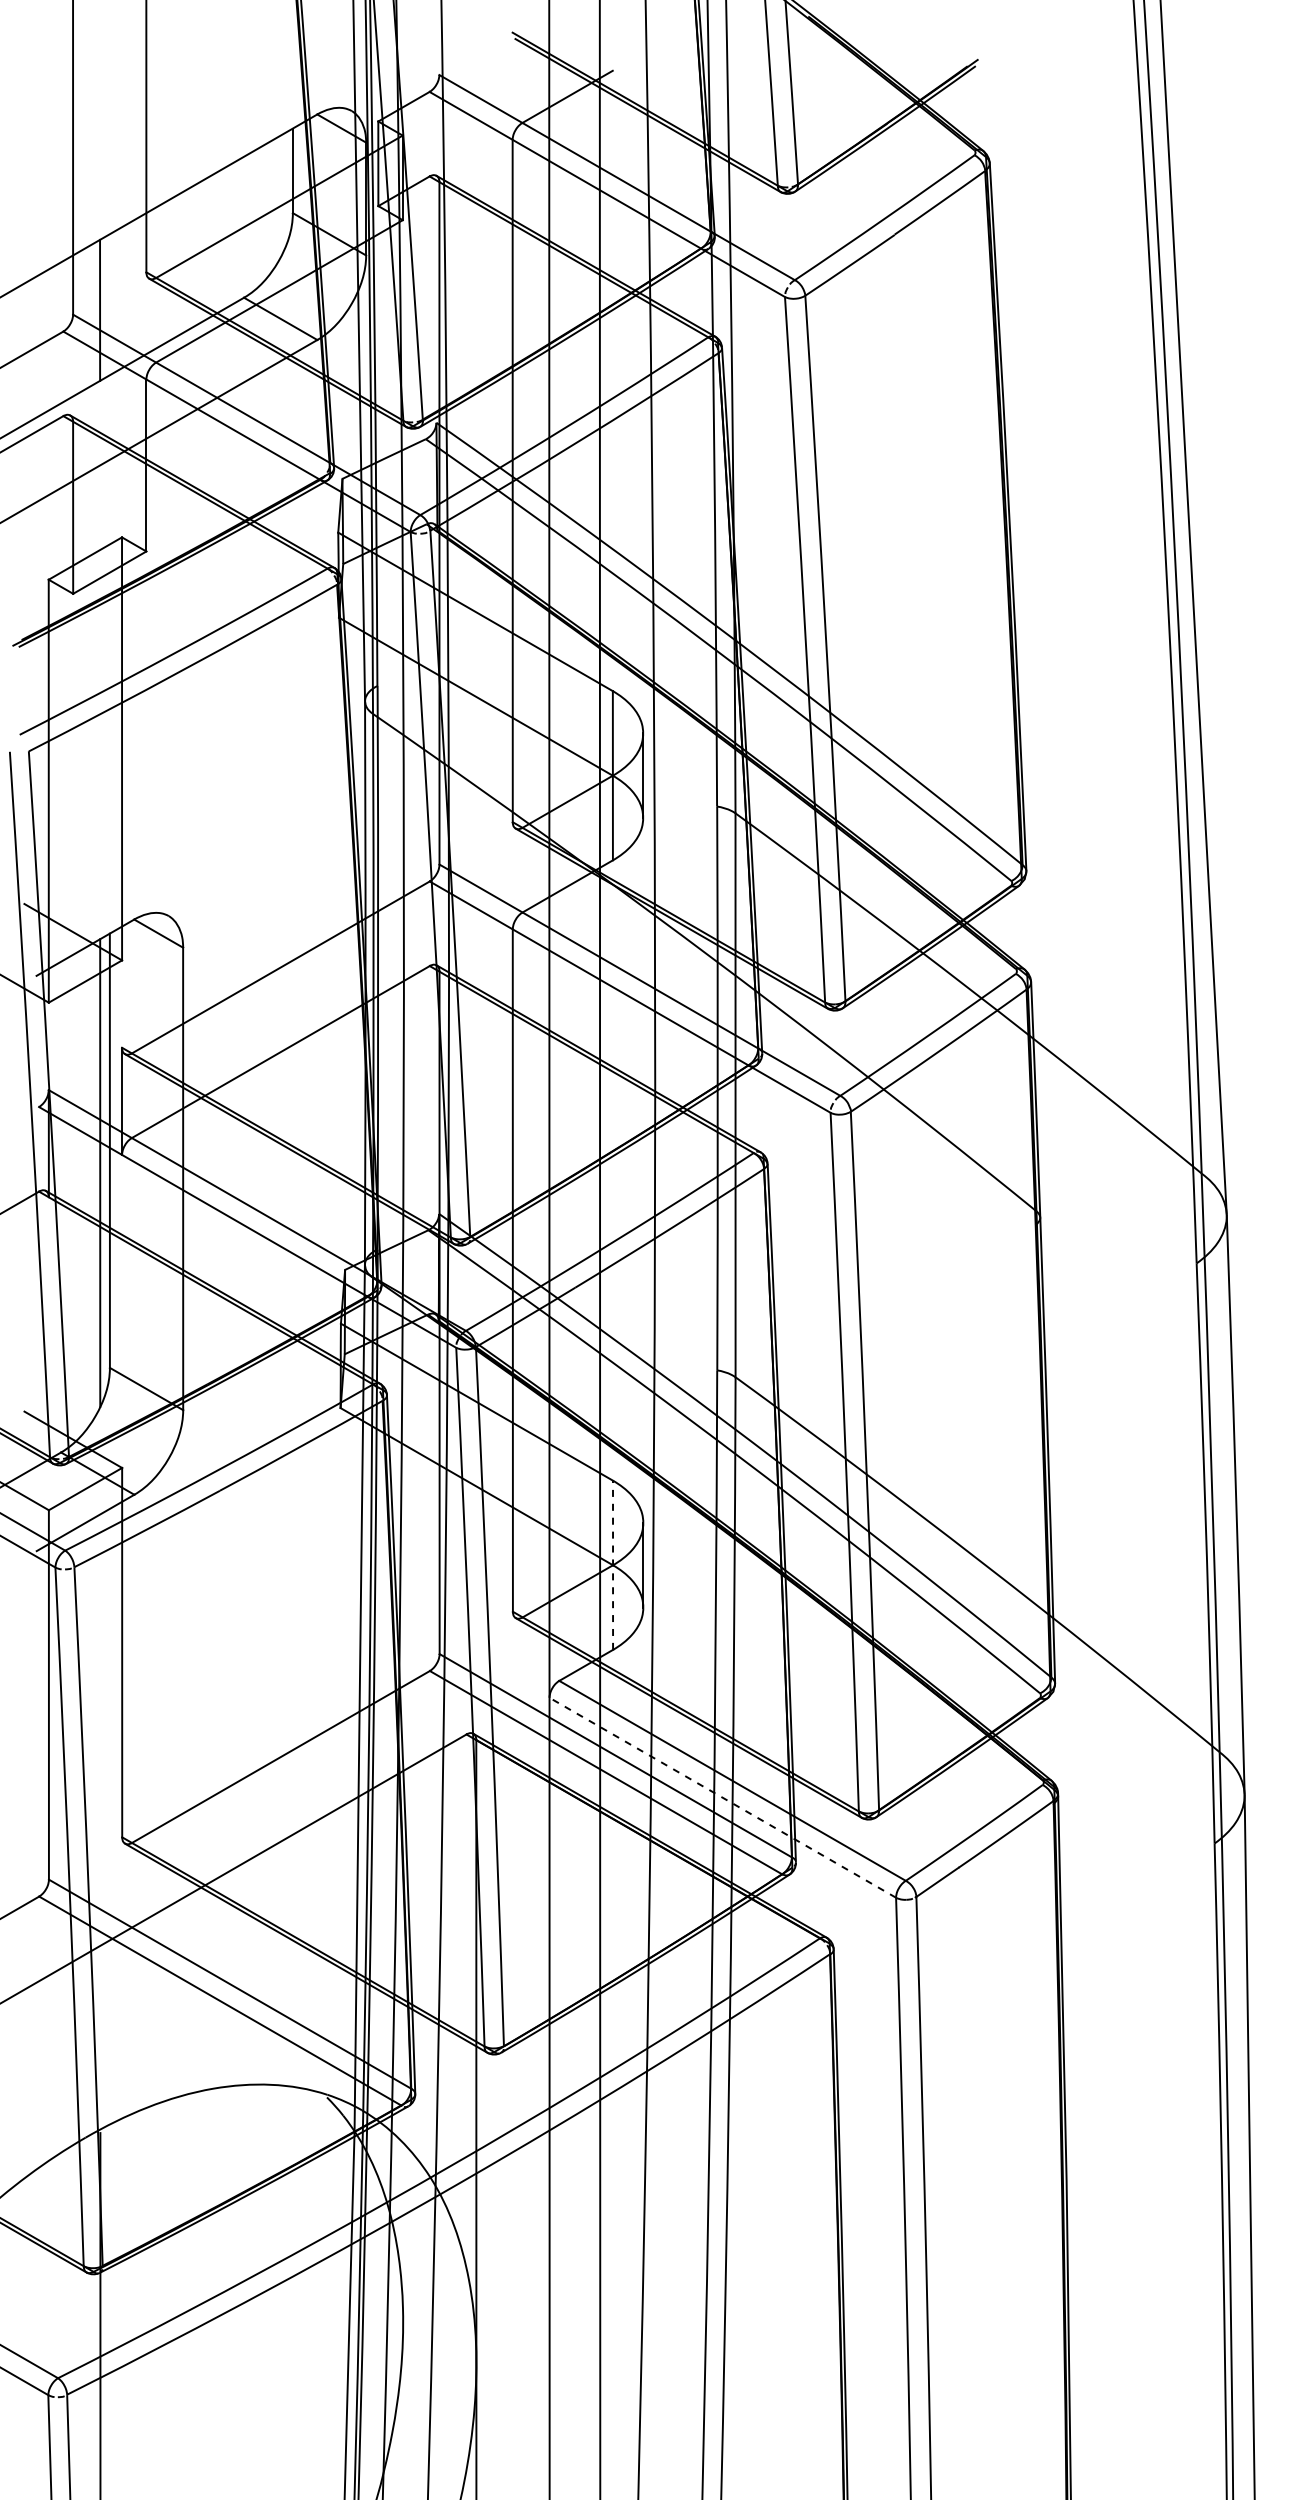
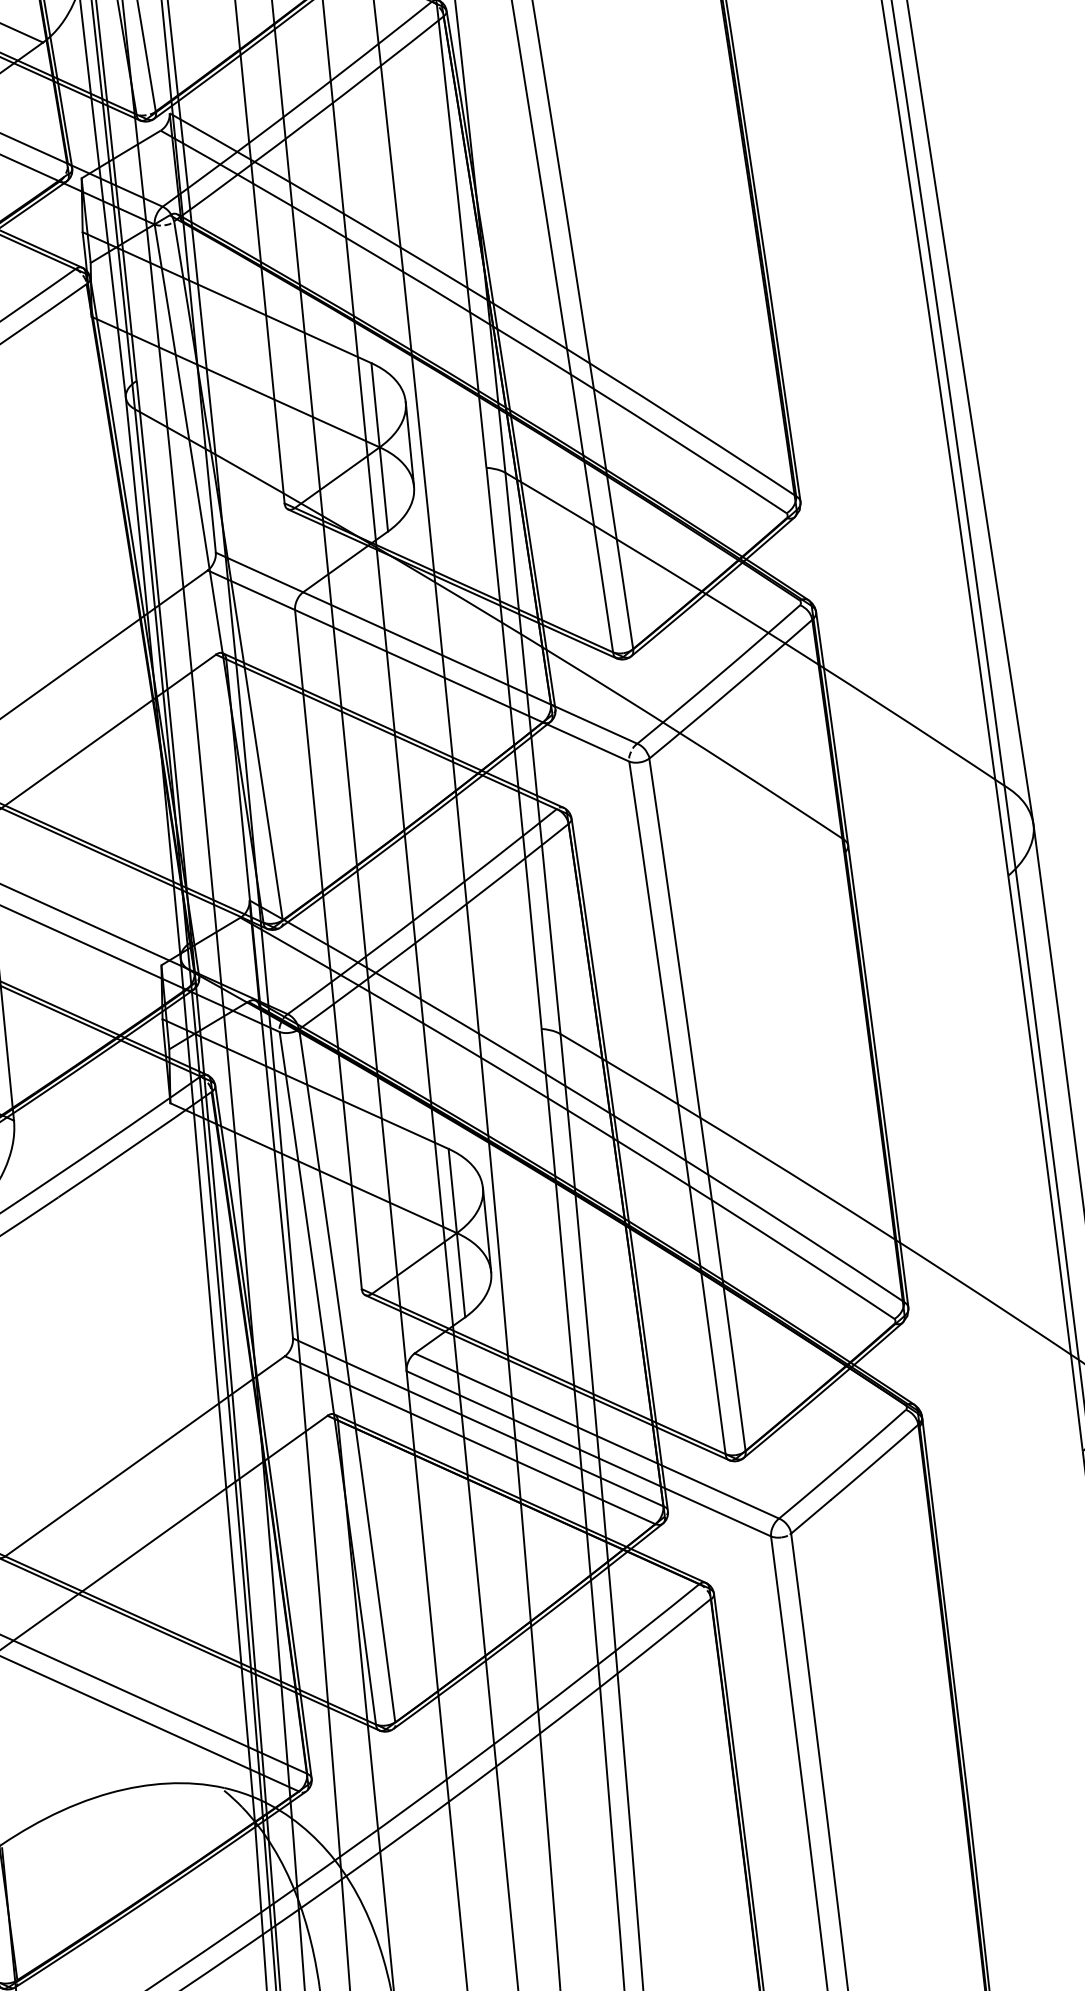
line: (613, 1565) -> (457, 1233), dashed -> solid
line: (722, 1797) -> (588, 1453), dashed -> solid

